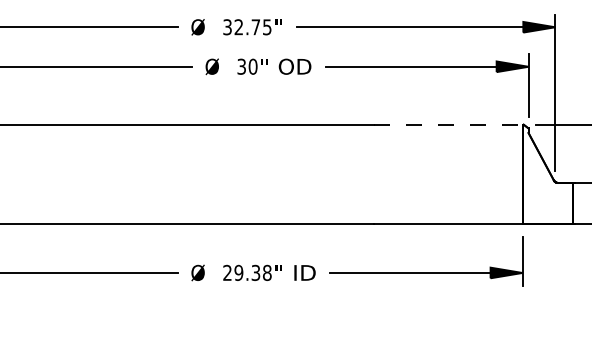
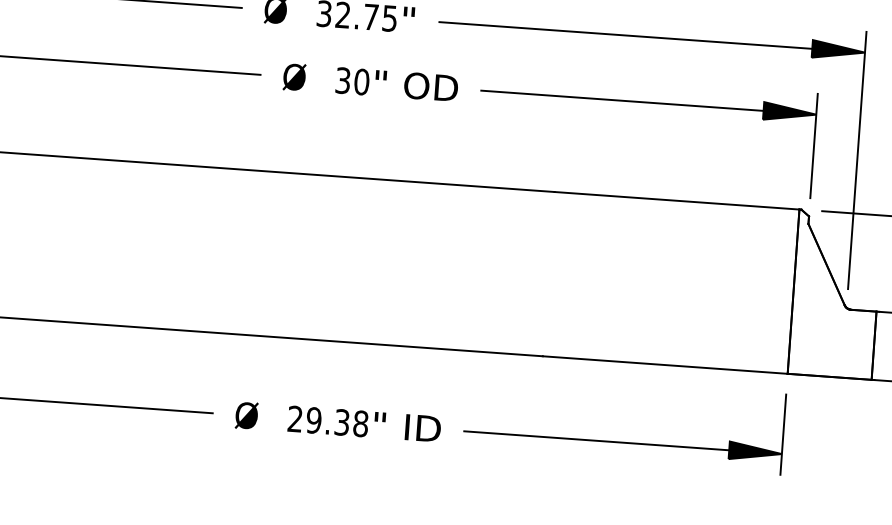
line: (448, 124) -> (677, 200), dashed -> solid

